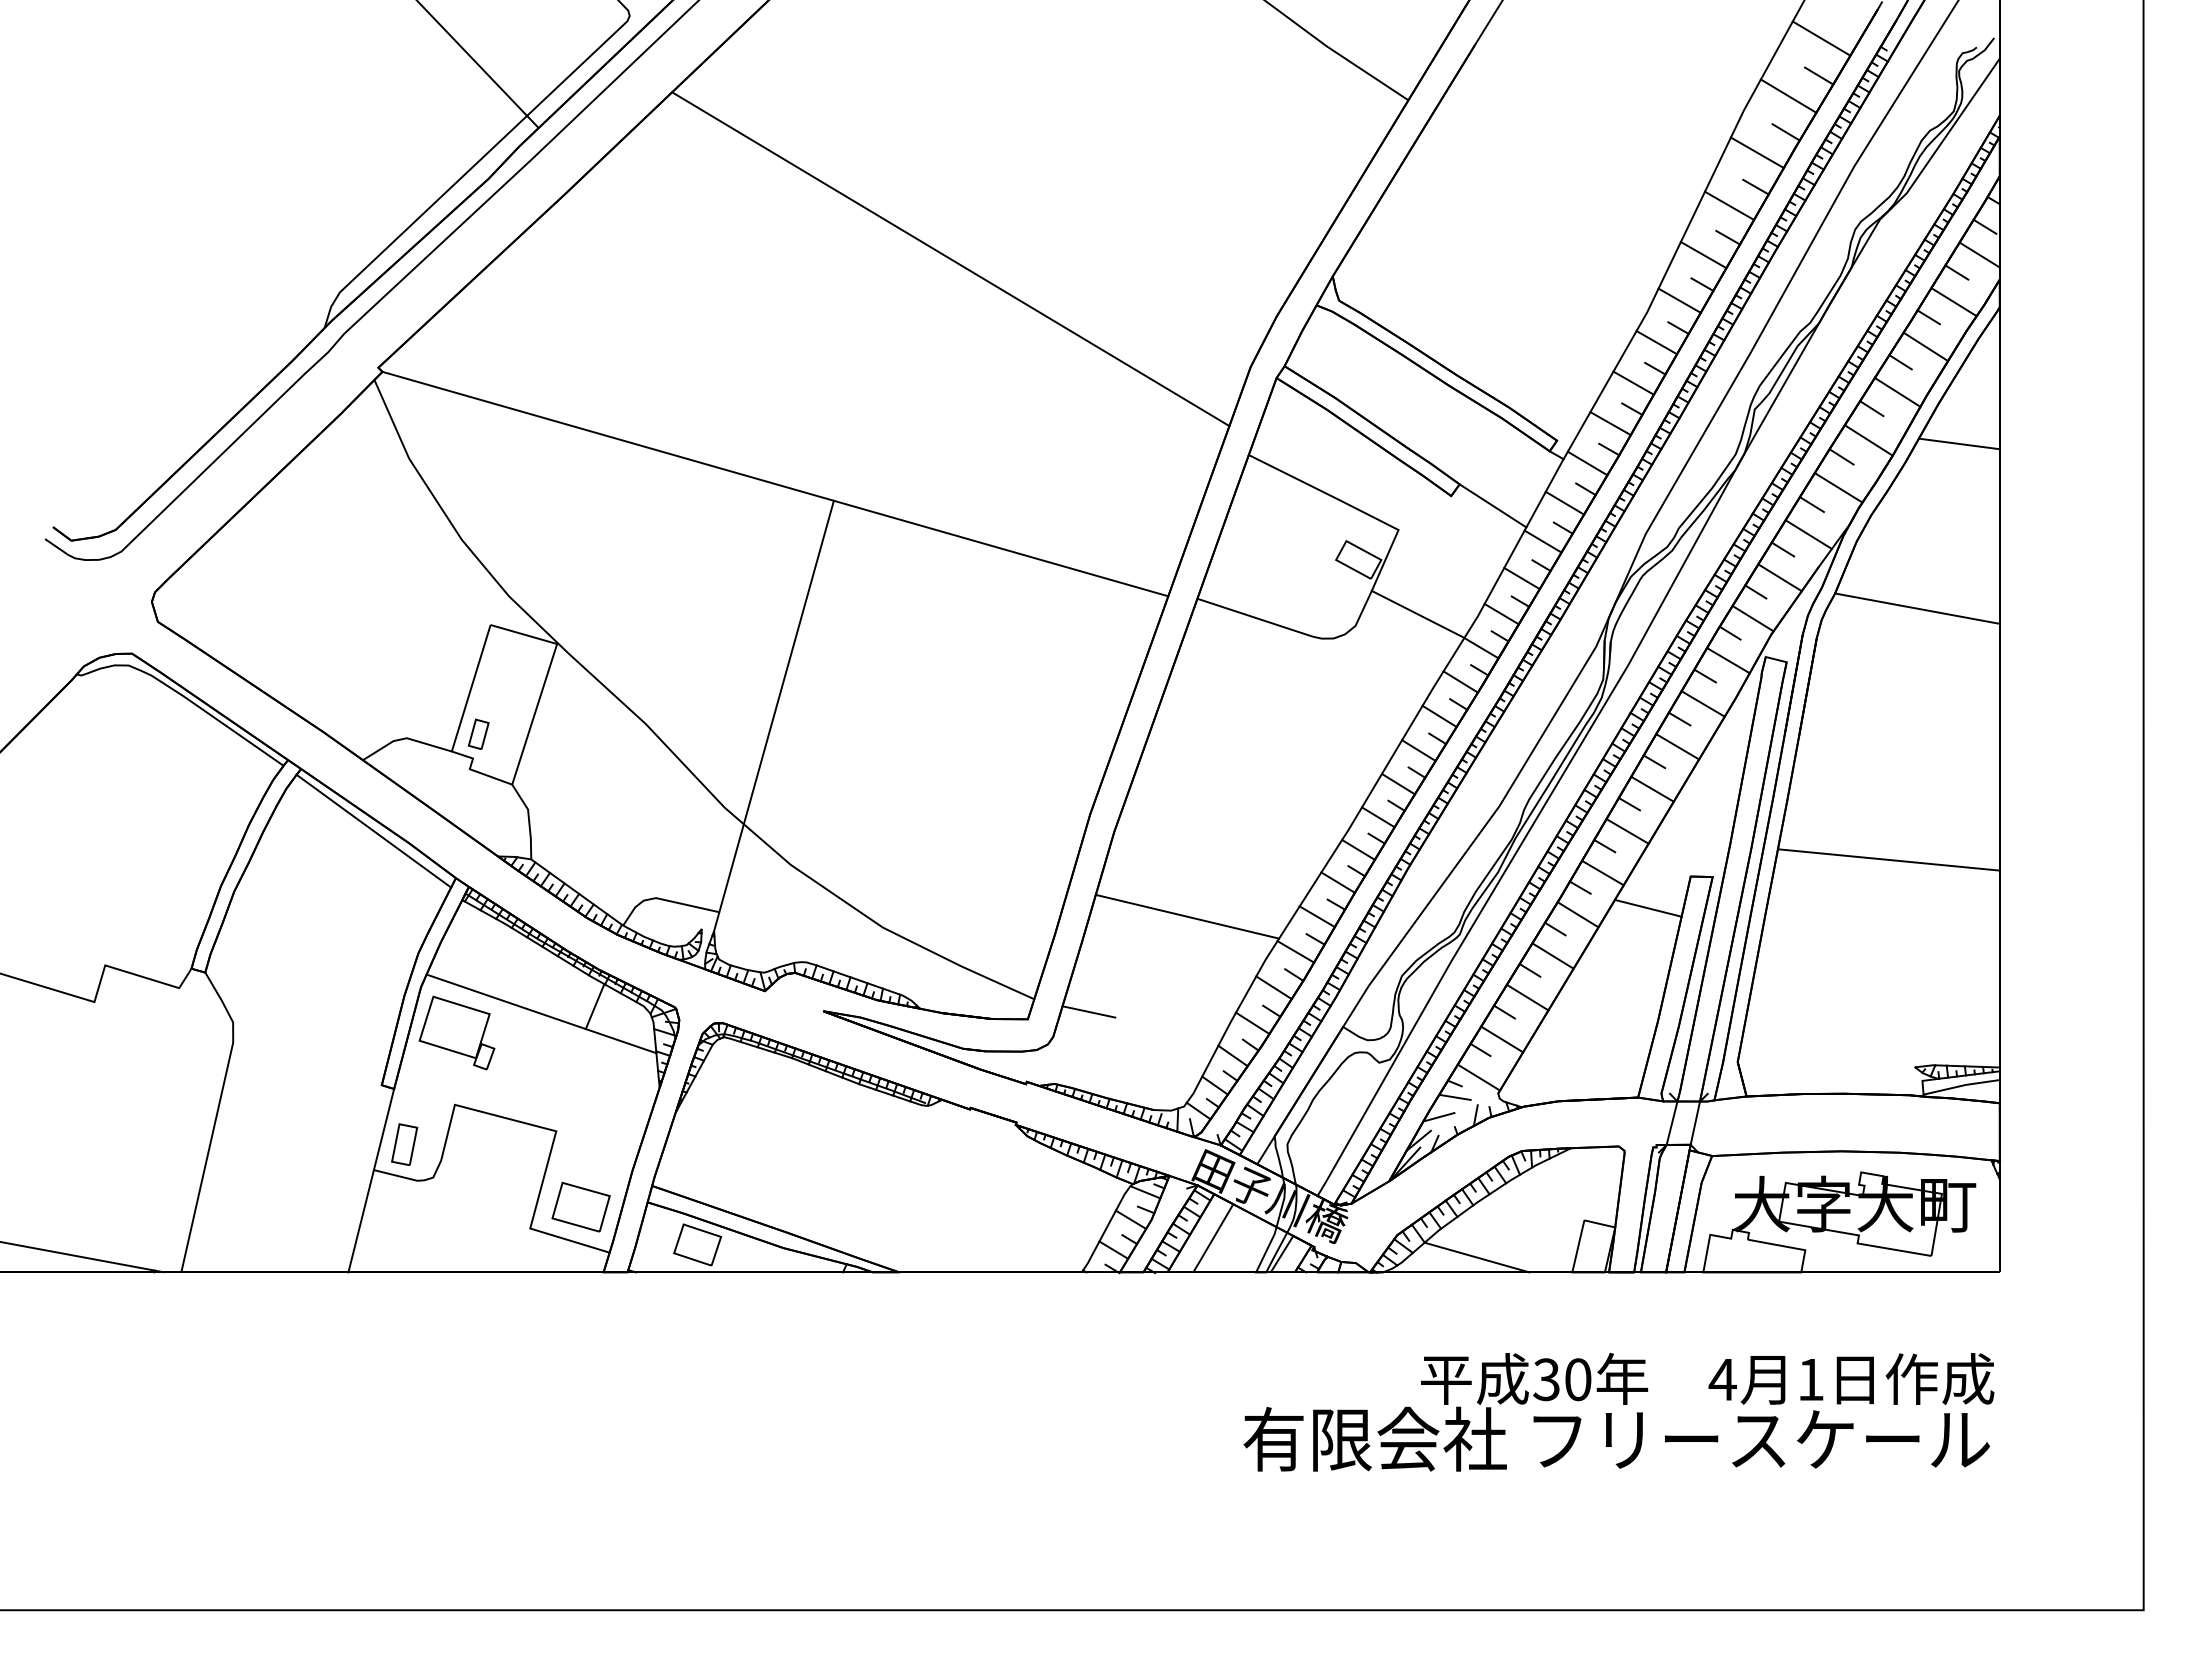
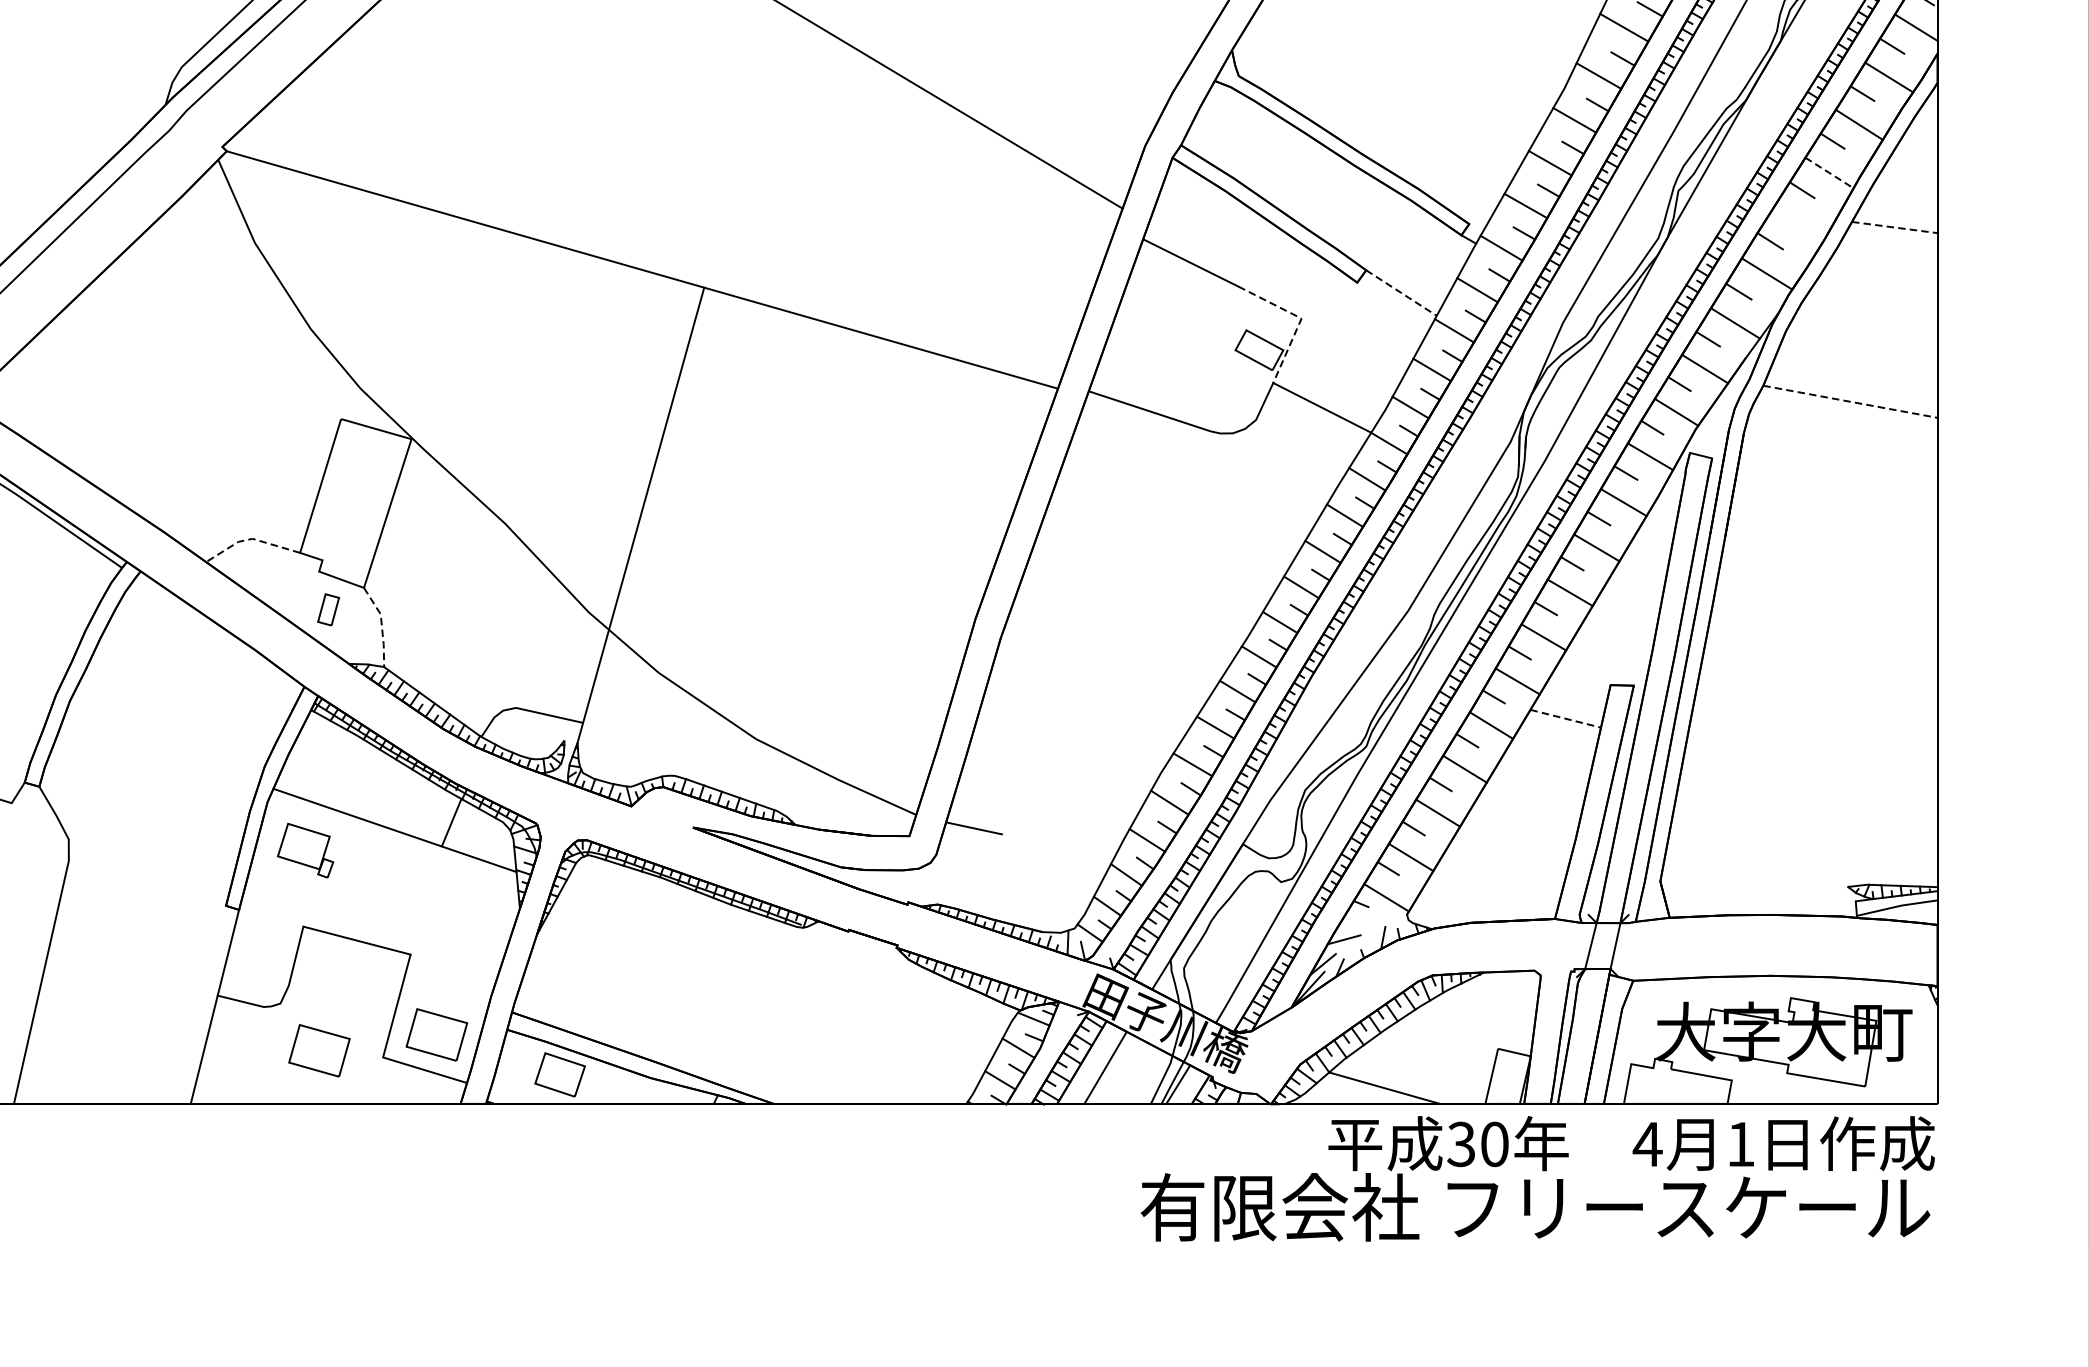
line: (1897, 392) -> (1829, 173), solid -> dashed
line: (1868, 440) -> (1798, 223), removed
line: (1959, 443) -> (1894, 227), solid -> dashed
line: (1493, 505) -> (1402, 292), solid -> dashed
line: (1398, 530) -> (1301, 319), solid -> dashed
line: (1917, 608) -> (1850, 401), solid -> dashed
part: (478, 733) -> (328, 608), moved
line: (404, 738) -> (250, 539), solid -> dashed
line: (529, 820) -> (382, 625), solid -> dashed
line: (373, 830) -> (217, 636), removed
line: (1888, 859) -> (1819, 667), removed
line: (1648, 908) -> (1565, 718), solid -> dashed
line: (1187, 916) -> (1078, 727), removed
part: (456, 1032) -> (305, 850), size x0.7
line: (1454, 1096) -> (1360, 917), removed
part: (404, 1144) -> (250, 968), removed
part: (469, 1221) -> (318, 1050), added
text: (1618, 1412) -> (1537, 1179), moved

